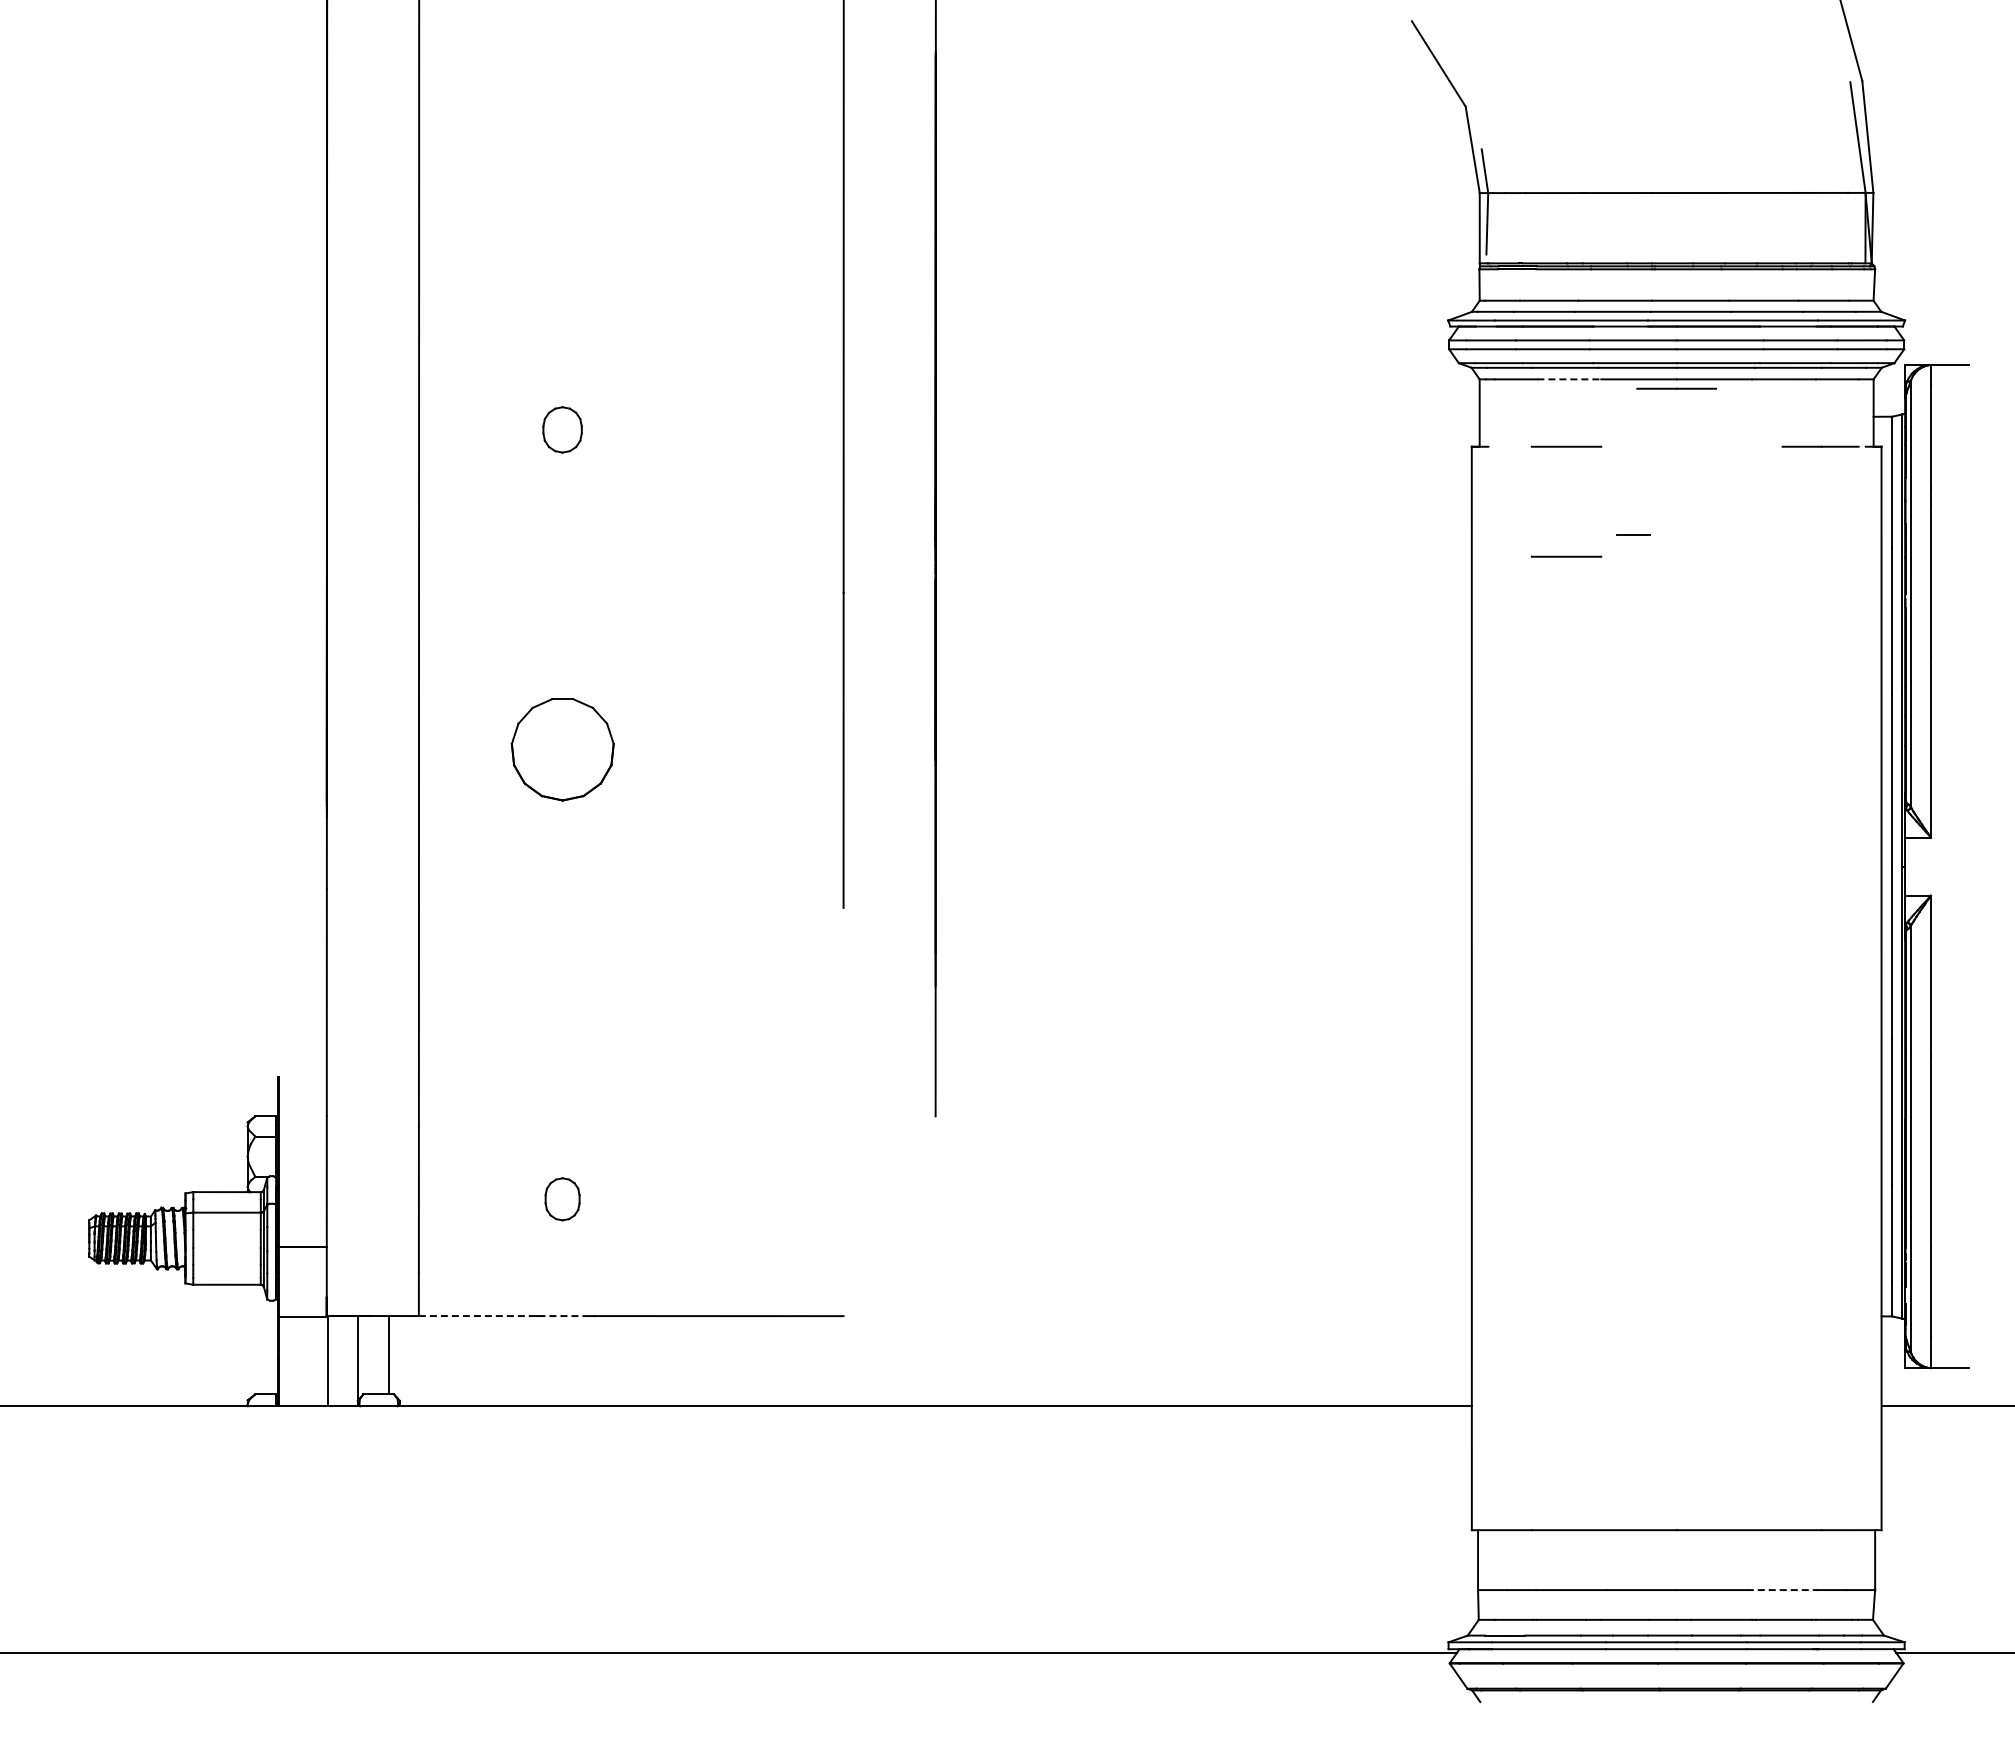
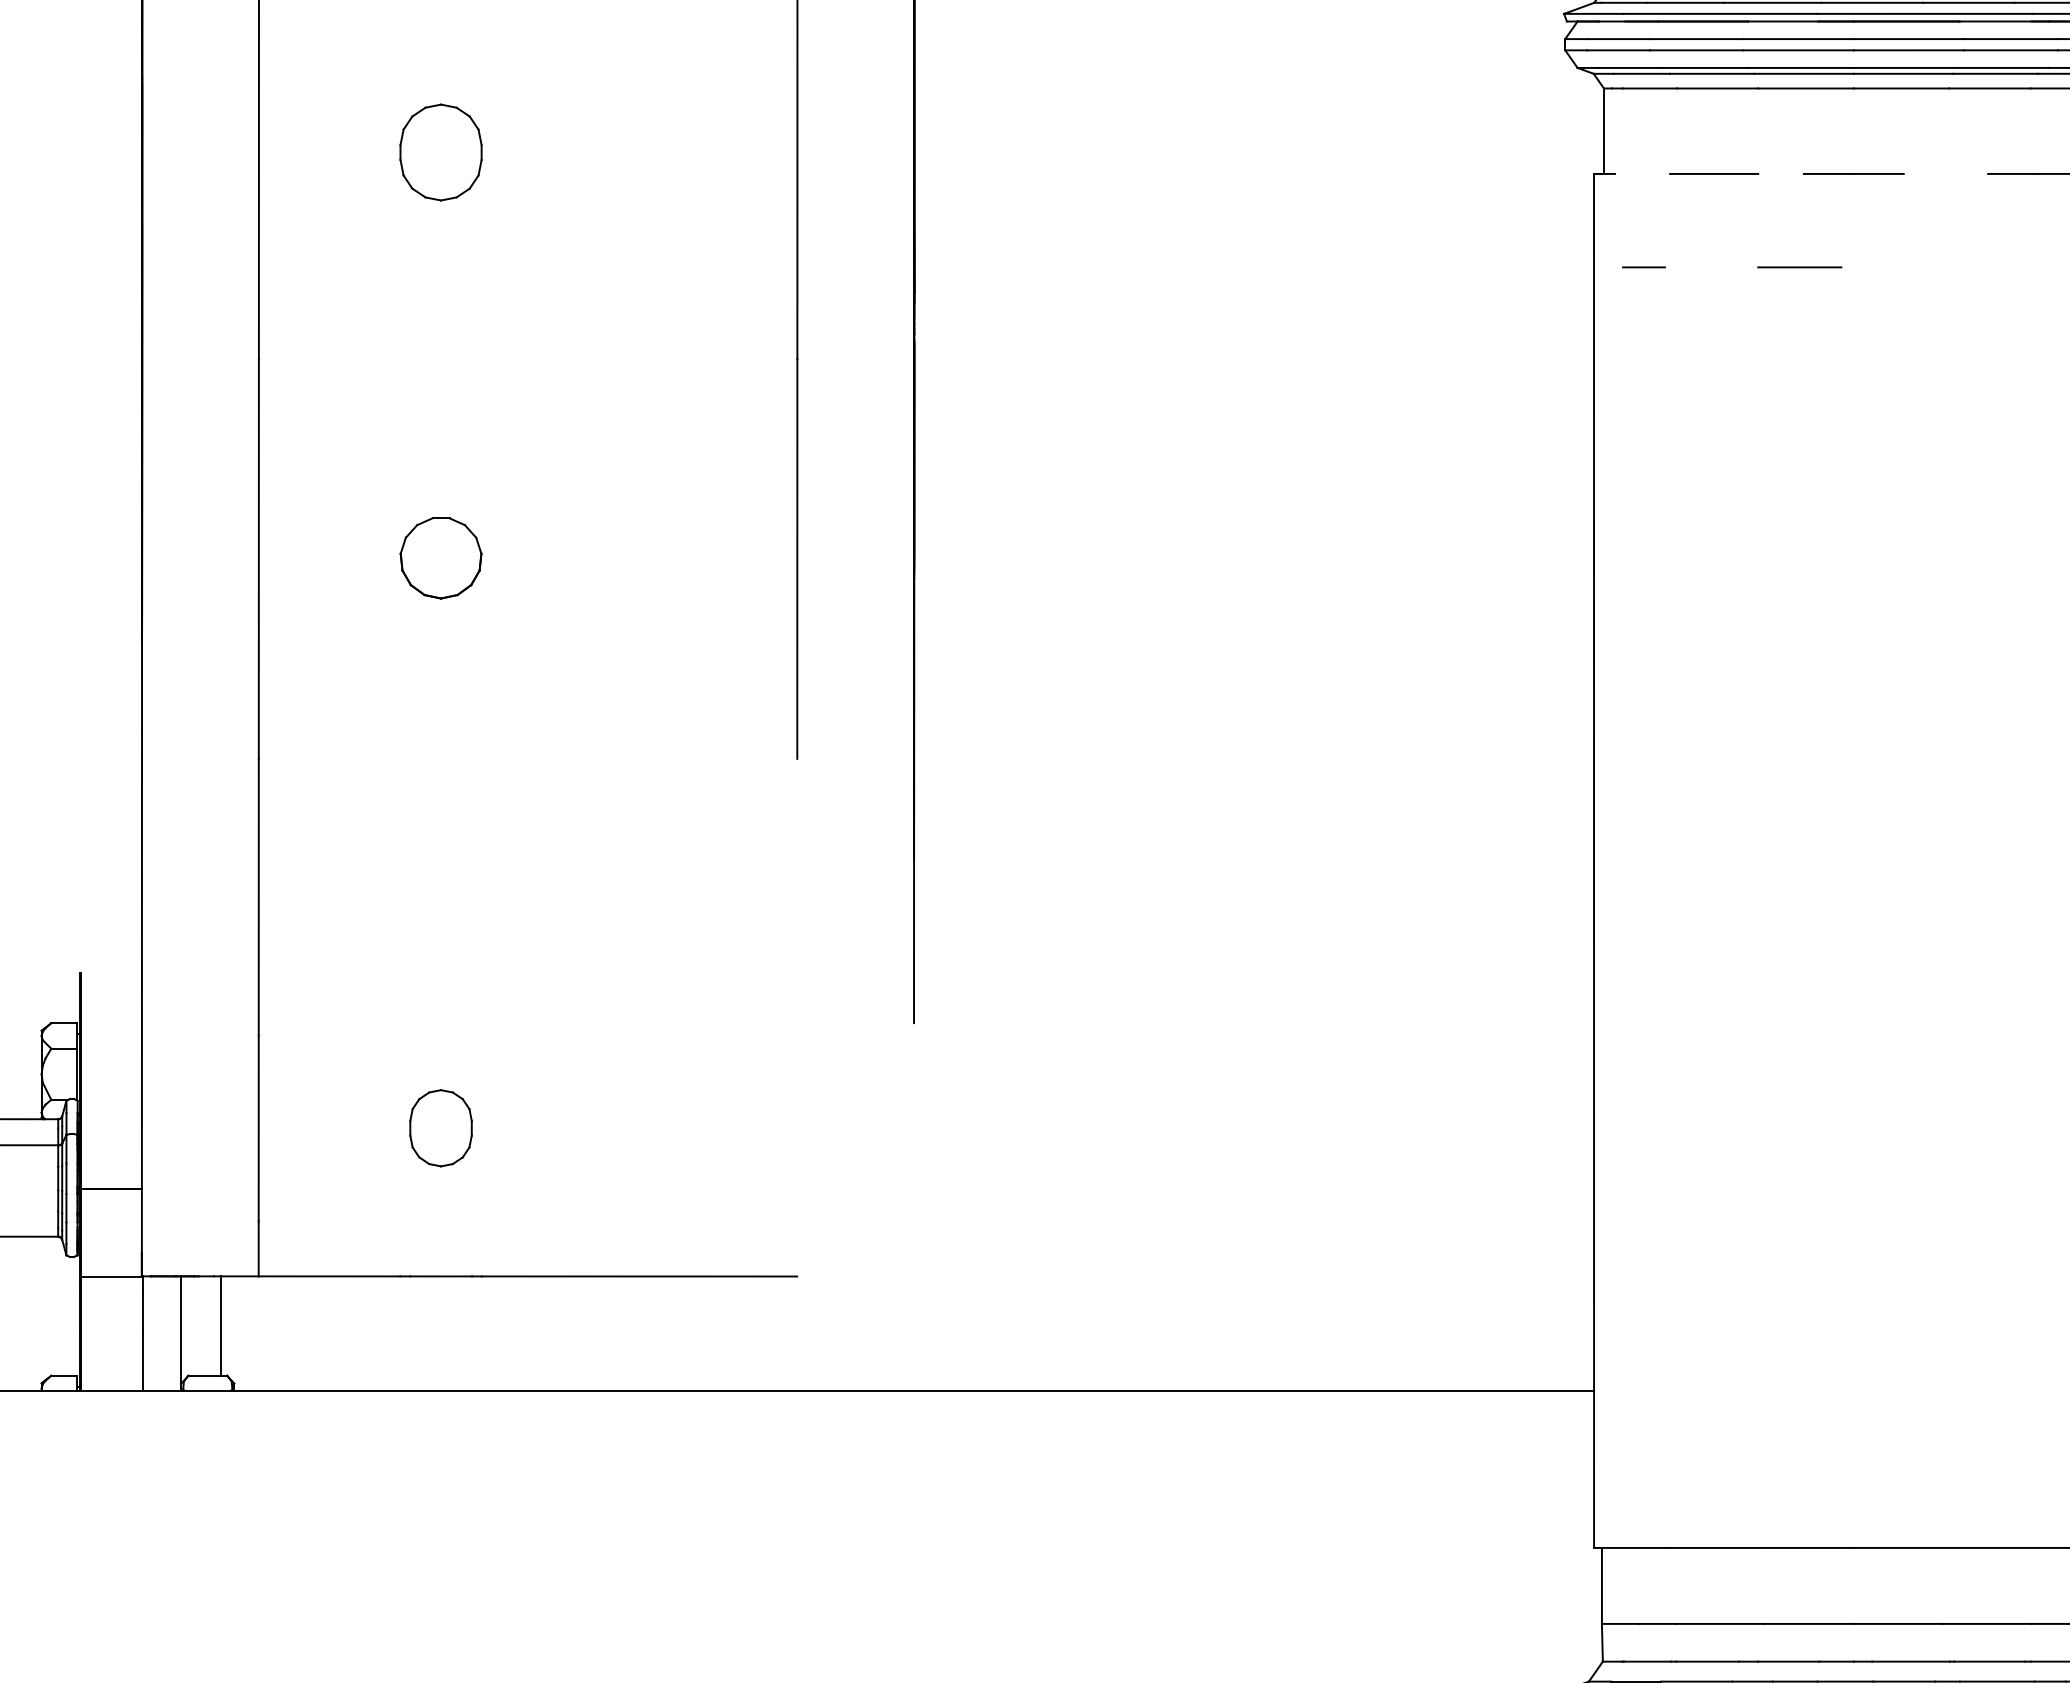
line: (1569, 379) -> (1717, 88), dashed -> solid
line: (1676, 388) -> (1853, 173), moved
part: (562, 429) -> (440, 152), size x1.67
line: (1633, 520) -> (1799, 267), added
line: (1633, 534) -> (1644, 266), moved
line: (1566, 556) -> (1714, 313), removed
part: (562, 749) -> (440, 557), size x0.62
part: (562, 1199) -> (440, 1128), size x1.43
line: (474, 1316) -> (329, 1276), dashed -> solid
line: (563, 1316) -> (442, 1276), dashed -> solid
line: (1782, 1590) -> (1988, 1624), dashed -> solid

